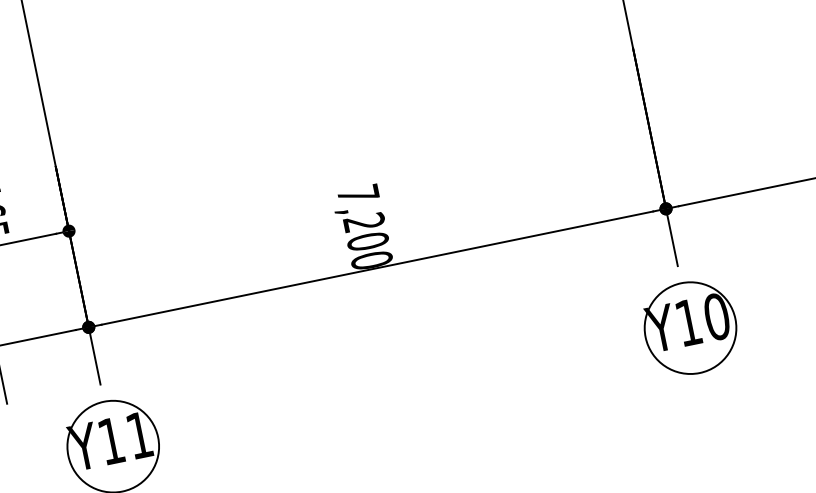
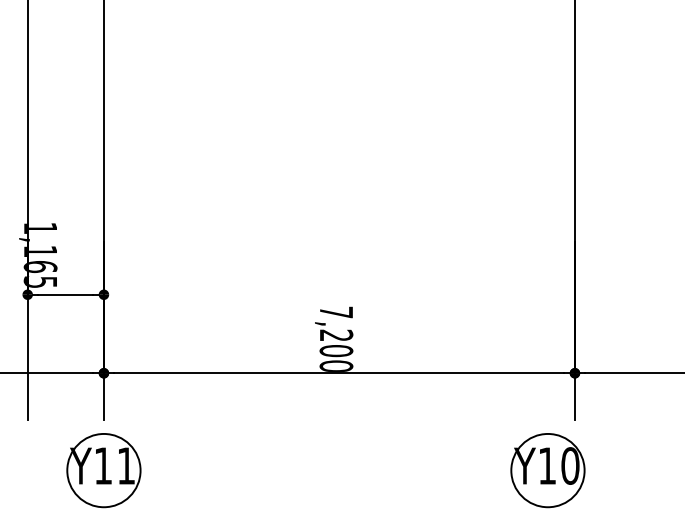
part: (689, 328) -> (547, 470), moved

